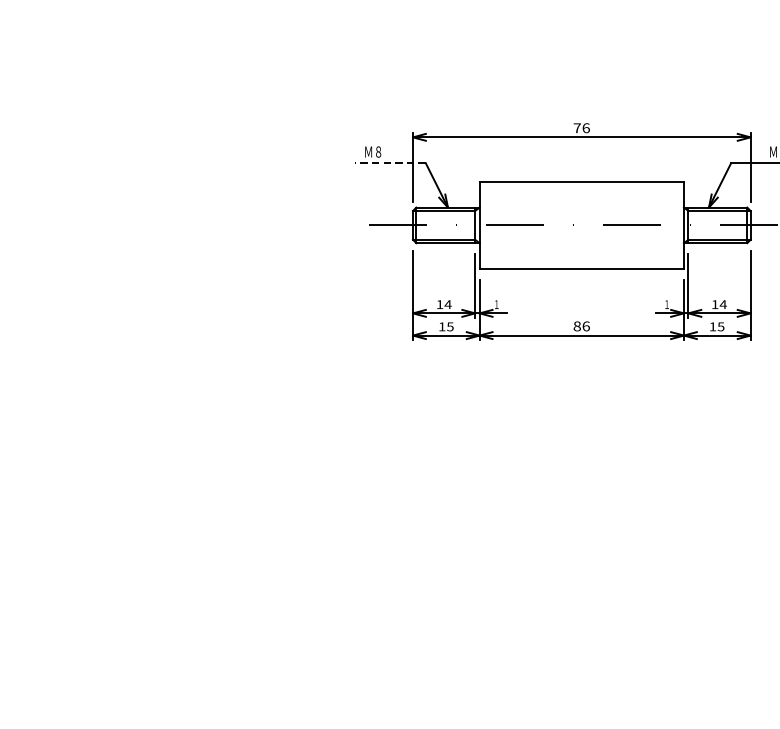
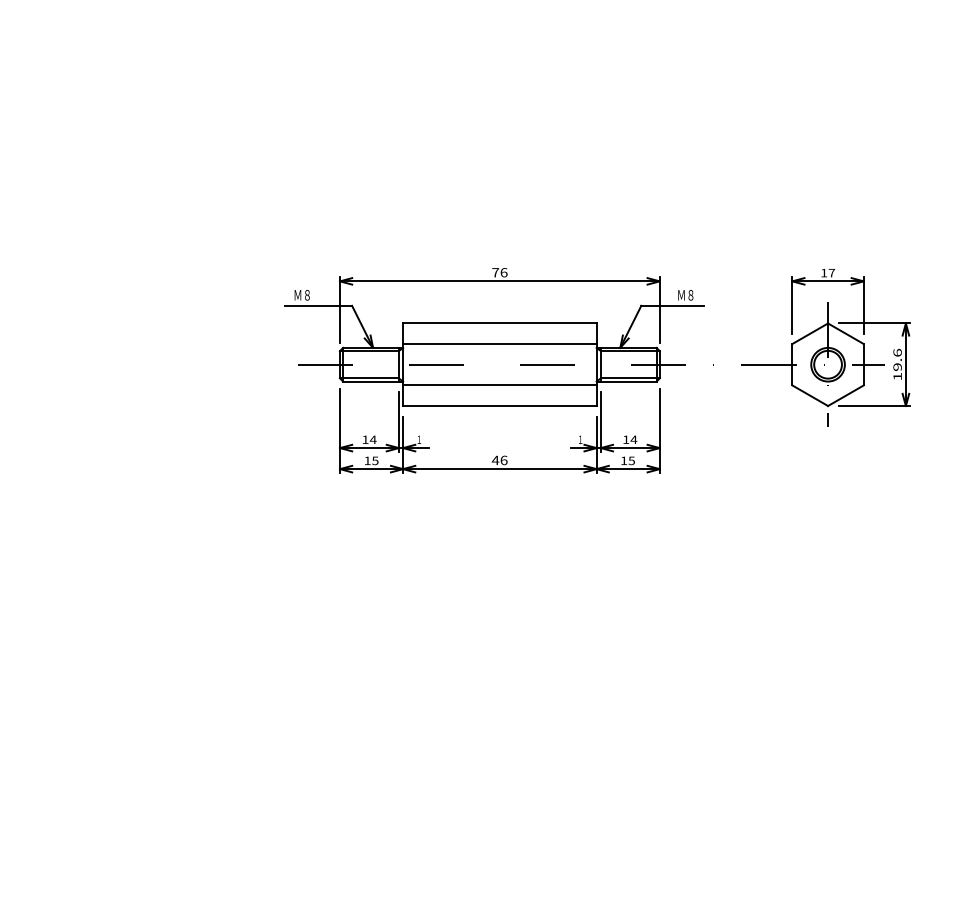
line: (390, 162) -> (318, 305), dashed -> solid
line: (581, 204) -> (499, 344), added
line: (581, 247) -> (499, 385), added
text: (577, 326) -> (495, 460), 86 -> 46

